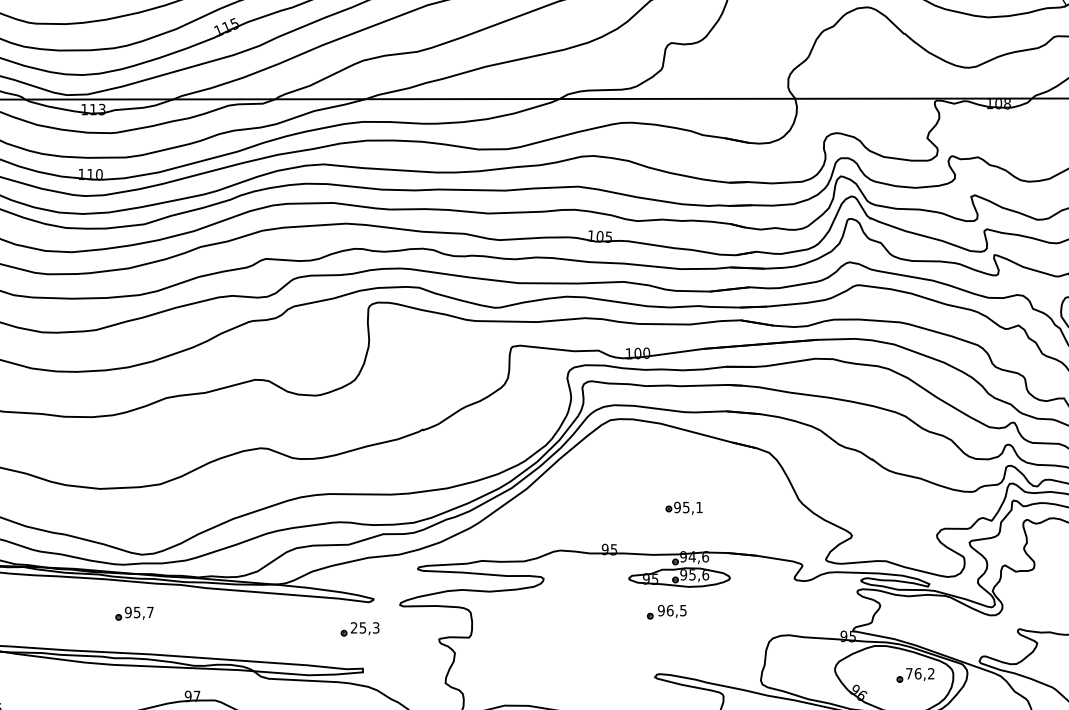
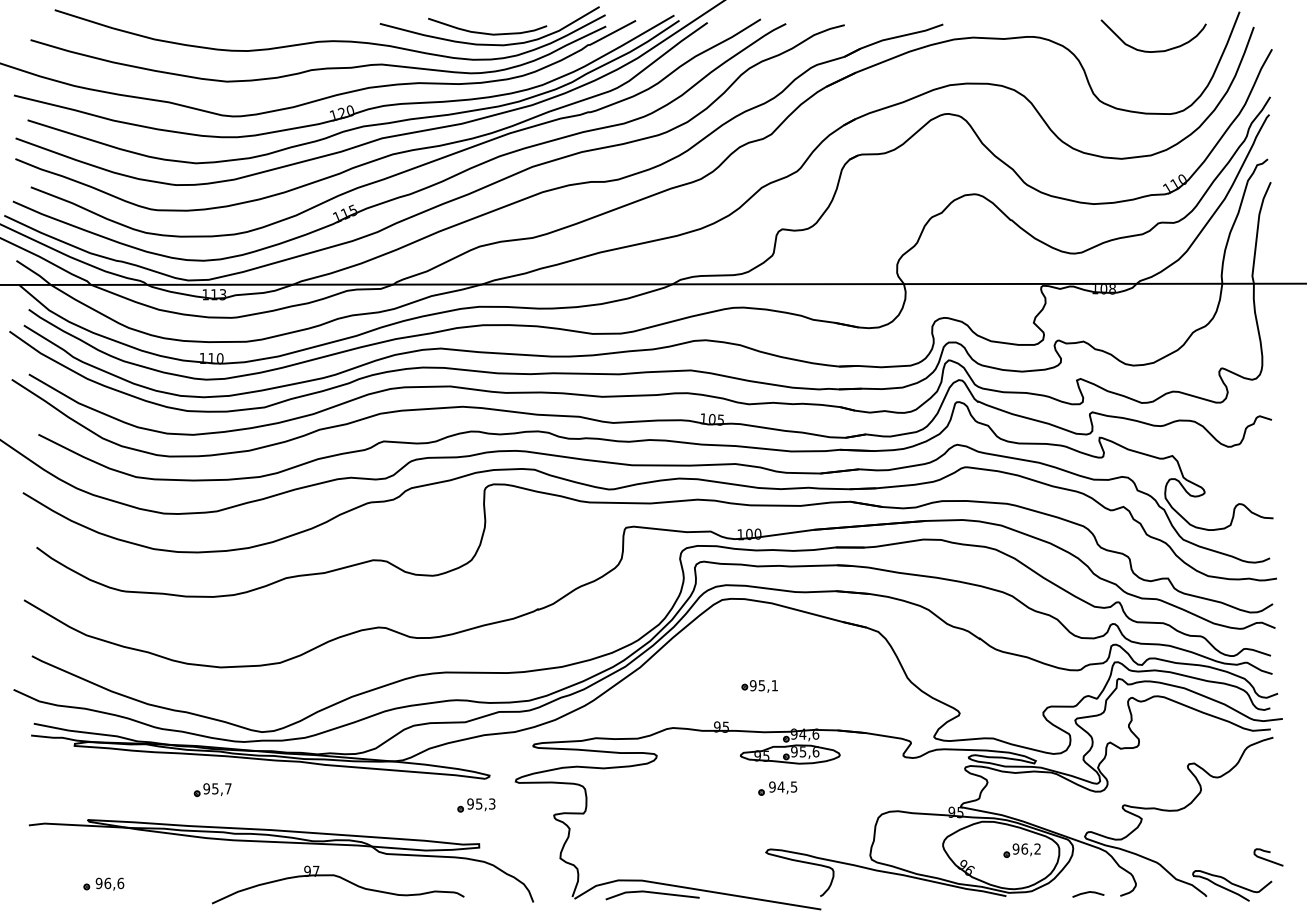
part: (683, 508) -> (759, 686), moved
text: (669, 610) -> (780, 786), 96,5 -> 94,5
part: (134, 613) -> (212, 789), moved
text: (354, 627) -> (470, 803), 25,3 -> 95,3
text: (908, 673) -> (1015, 848), 76,2 -> 96,2

